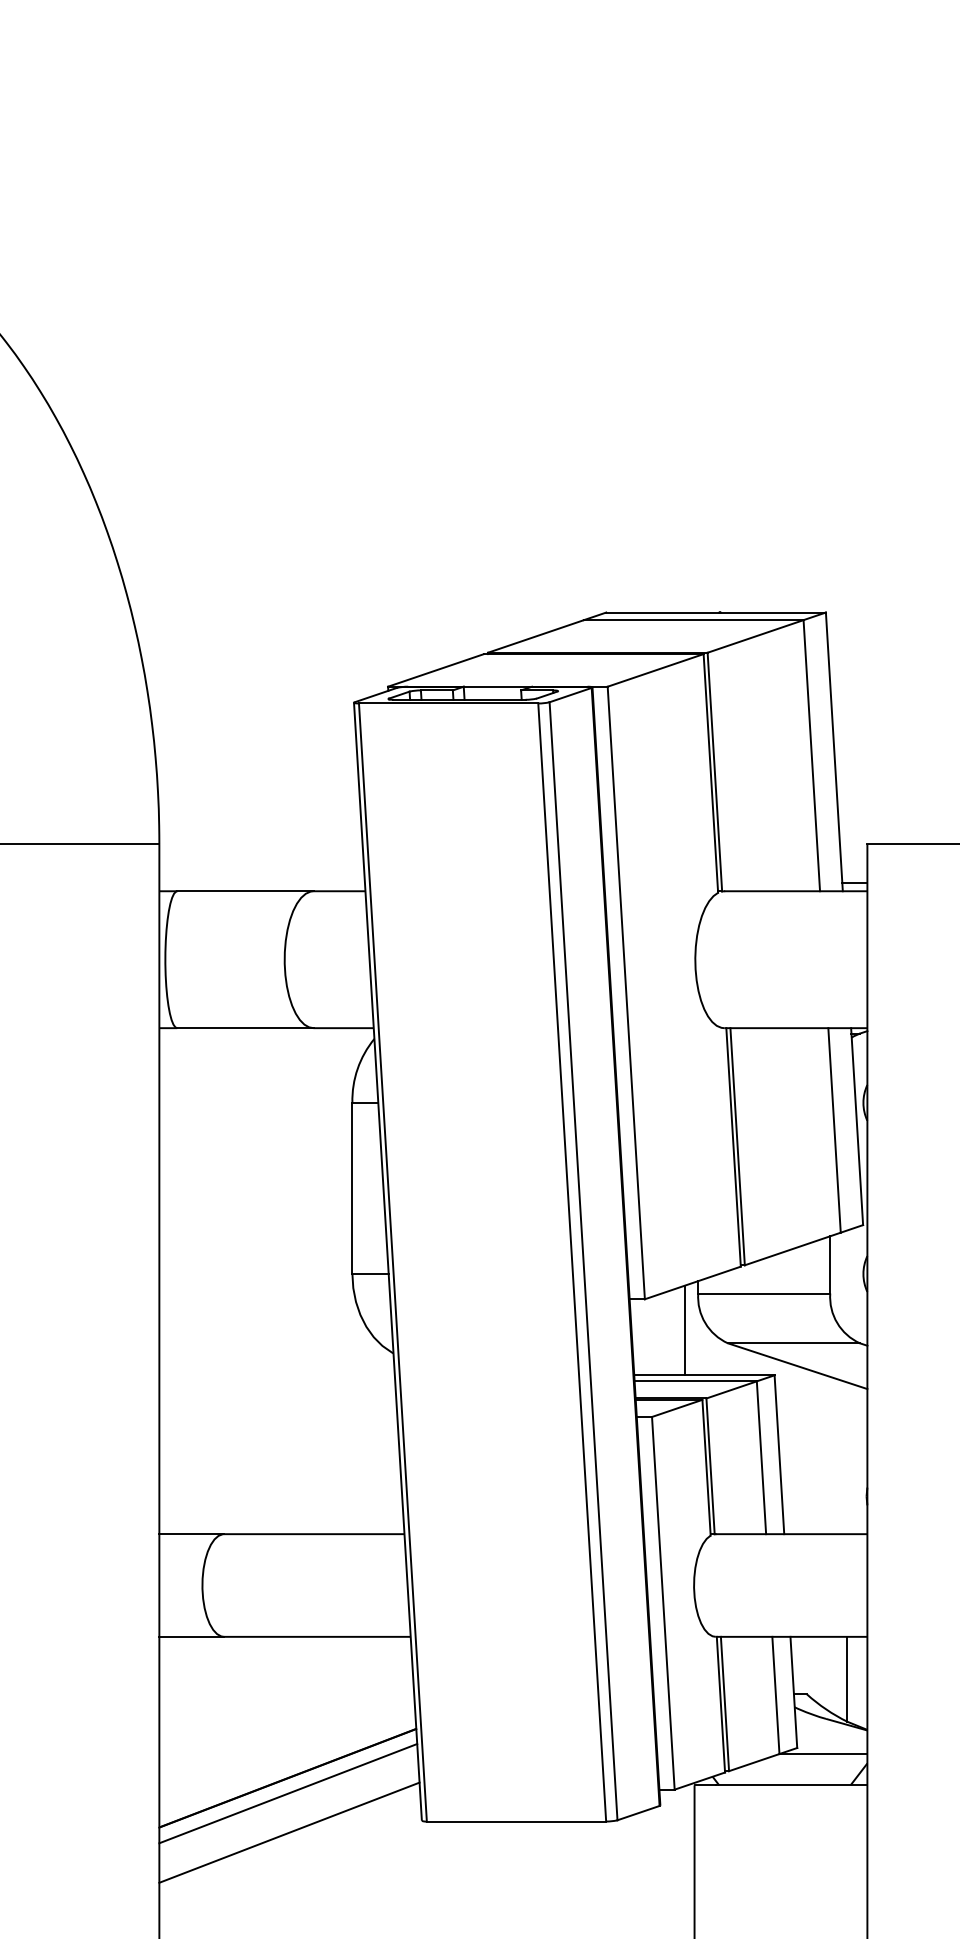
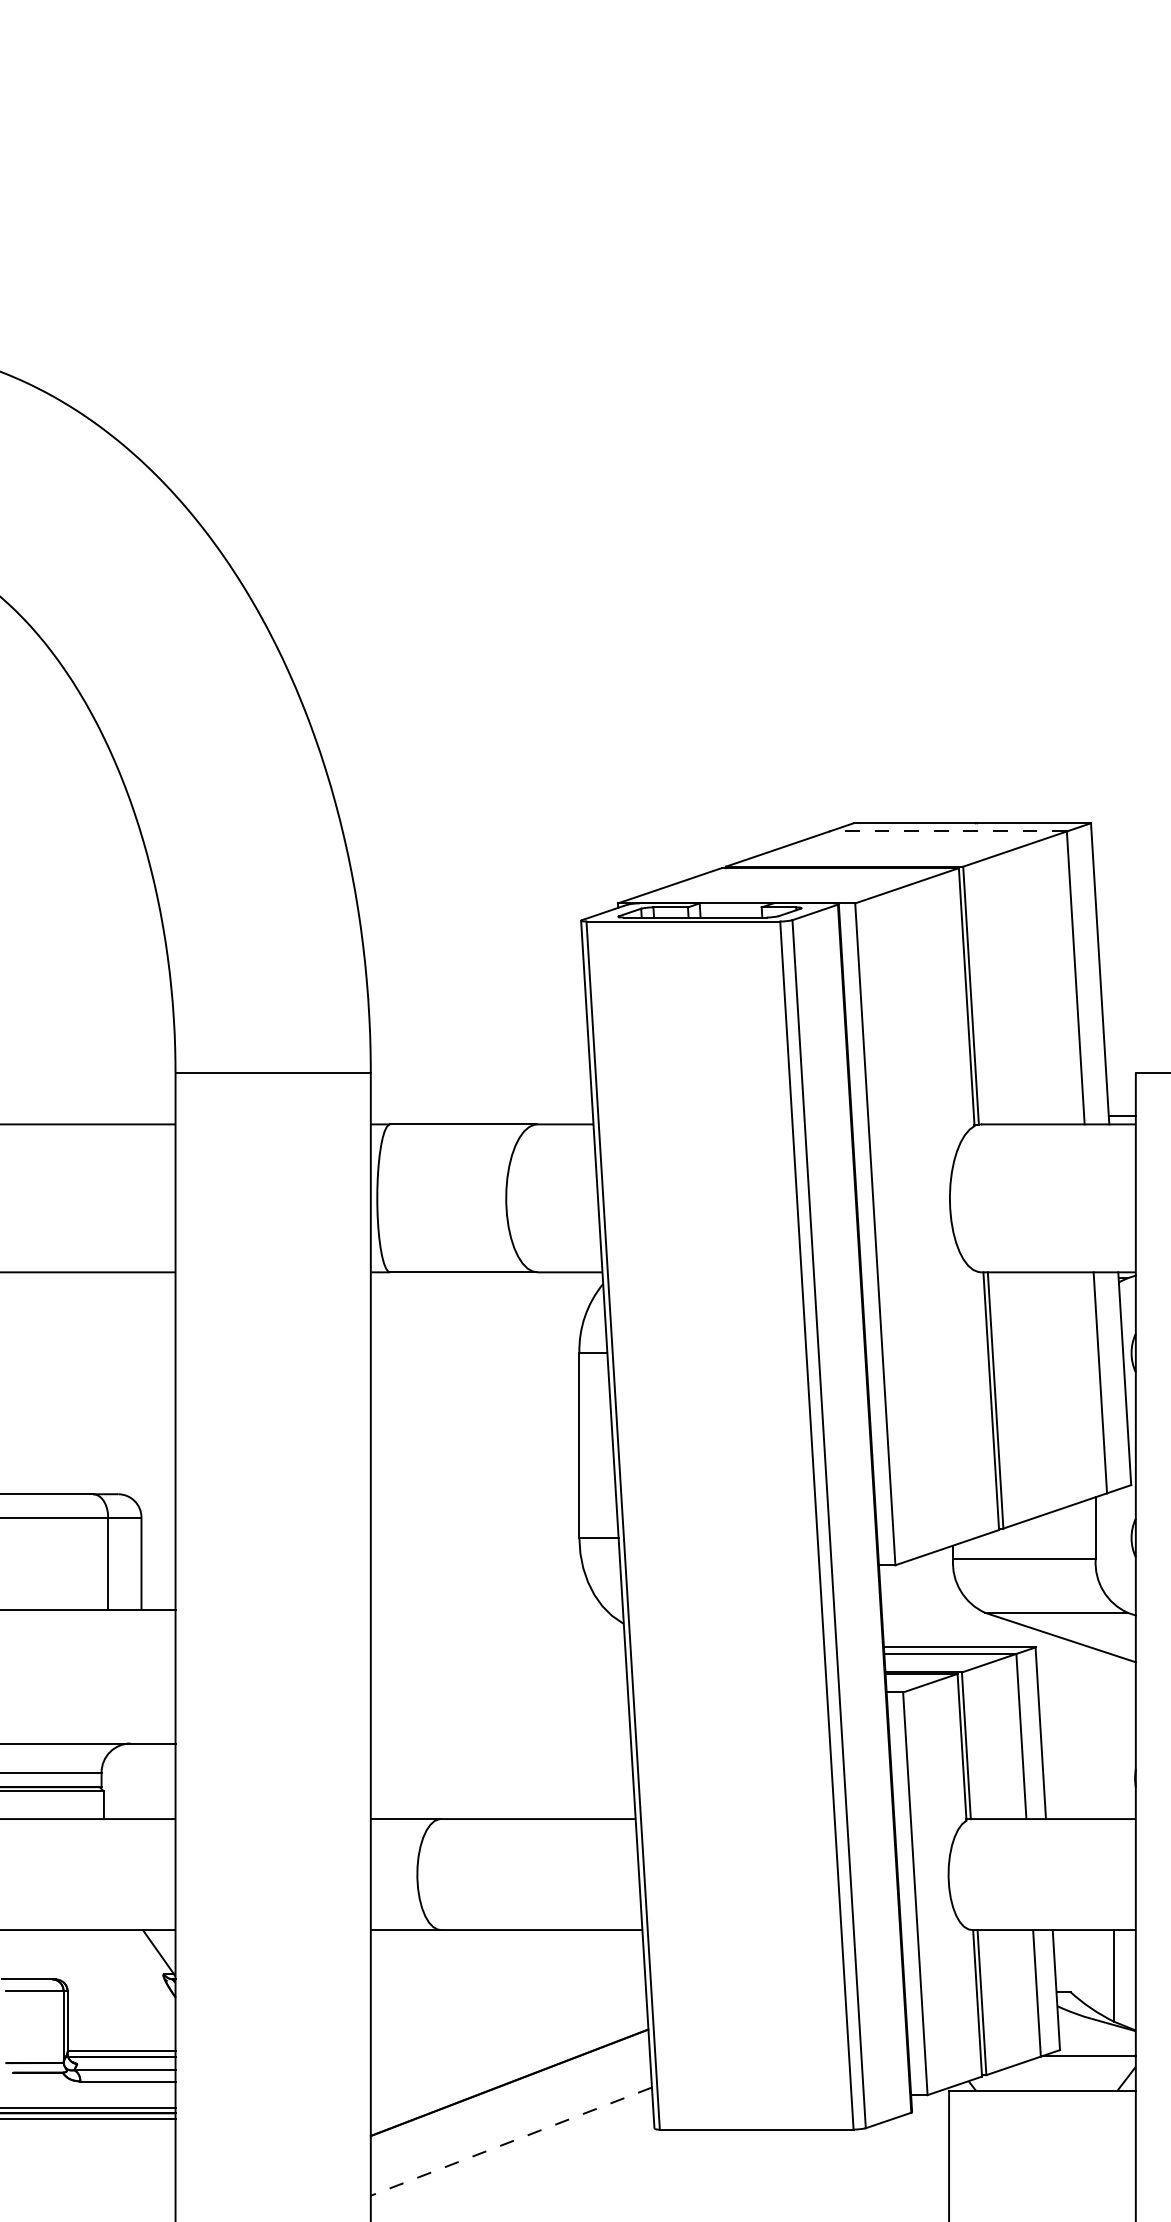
line: (694, 620) -> (948, 831), solid -> dashed
line: (684, 1330) -> (938, 1598), removed
line: (287, 1793) -> (509, 2099), removed
line: (289, 1832) -> (511, 2141), solid -> dashed

